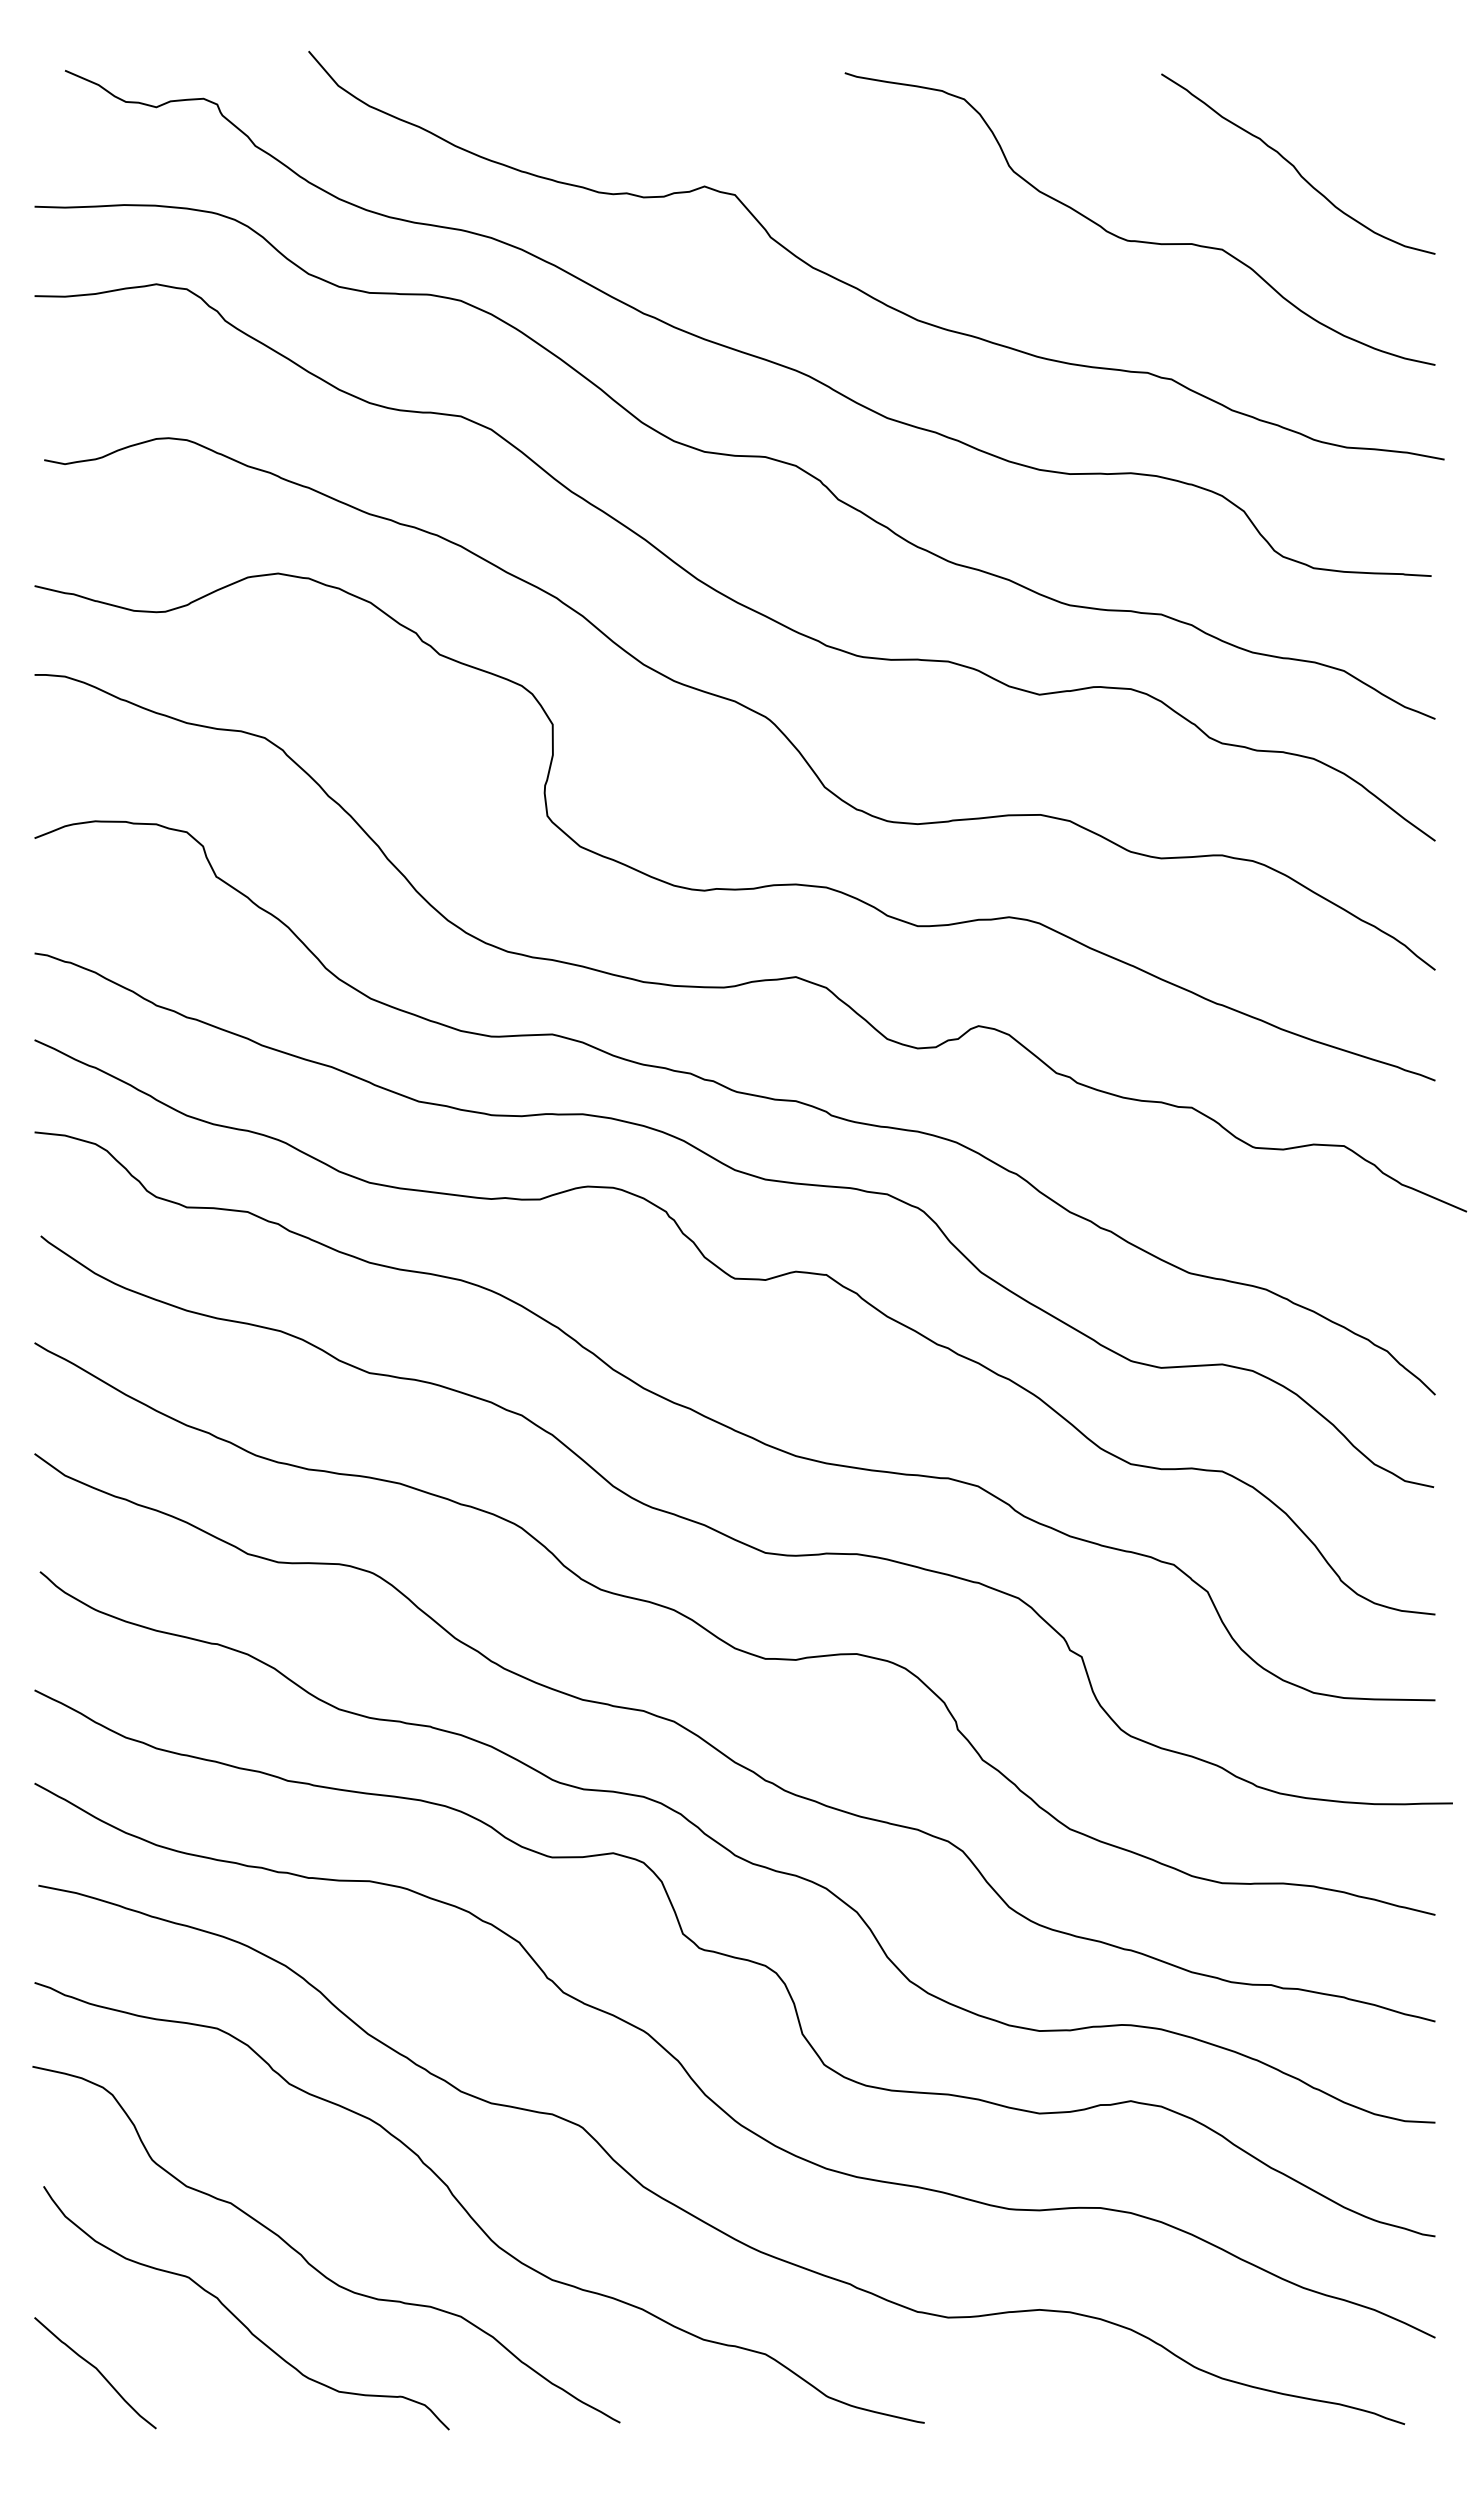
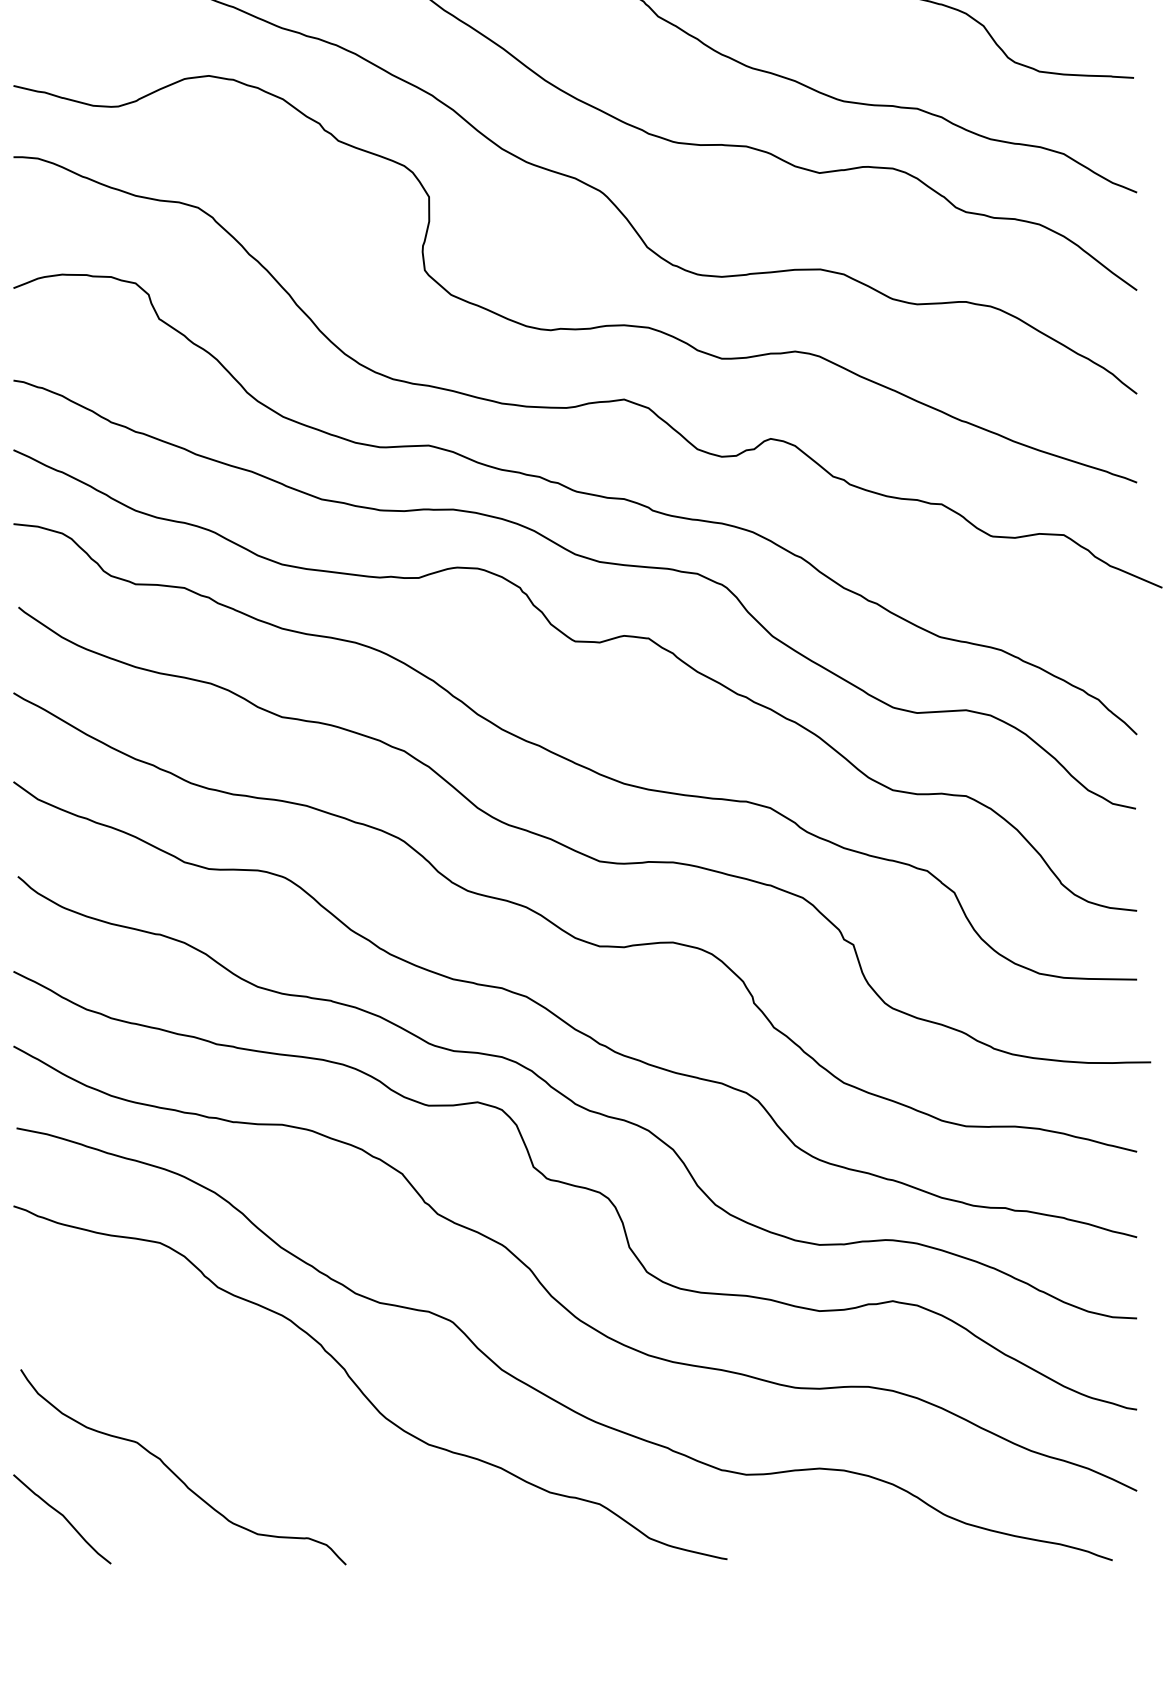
curve: (308, 2261) -> (233, 1429), removed

